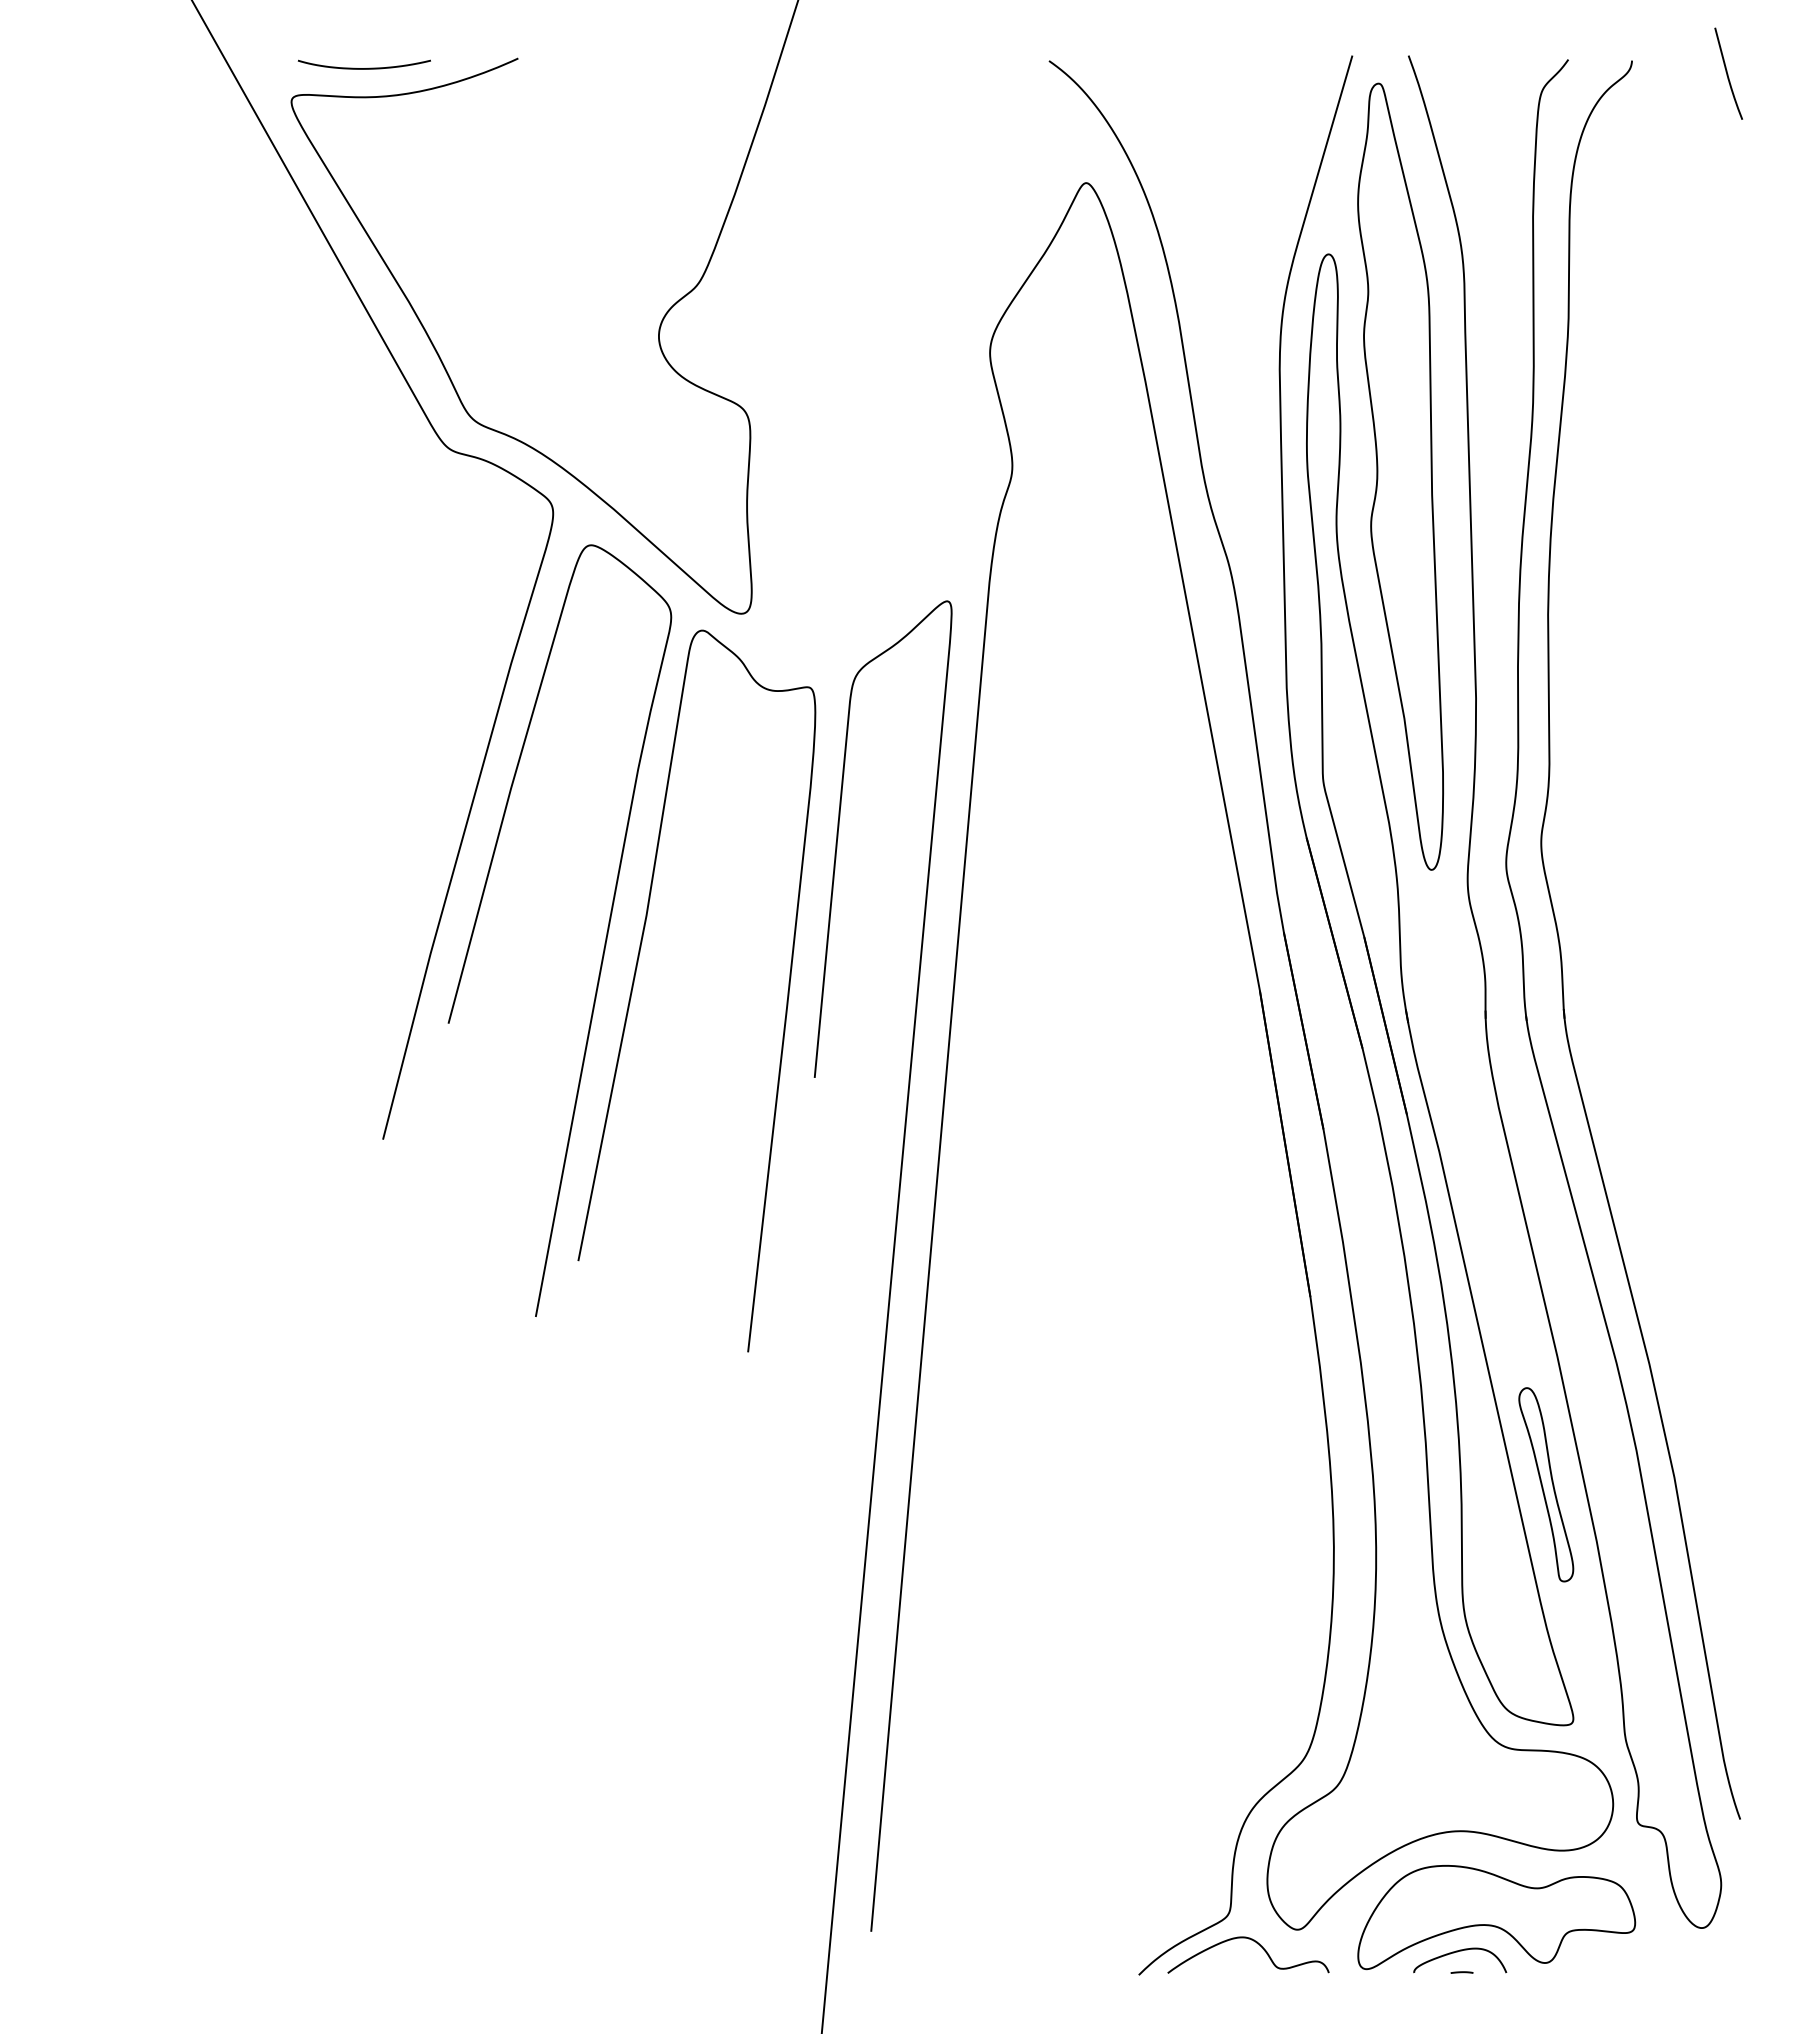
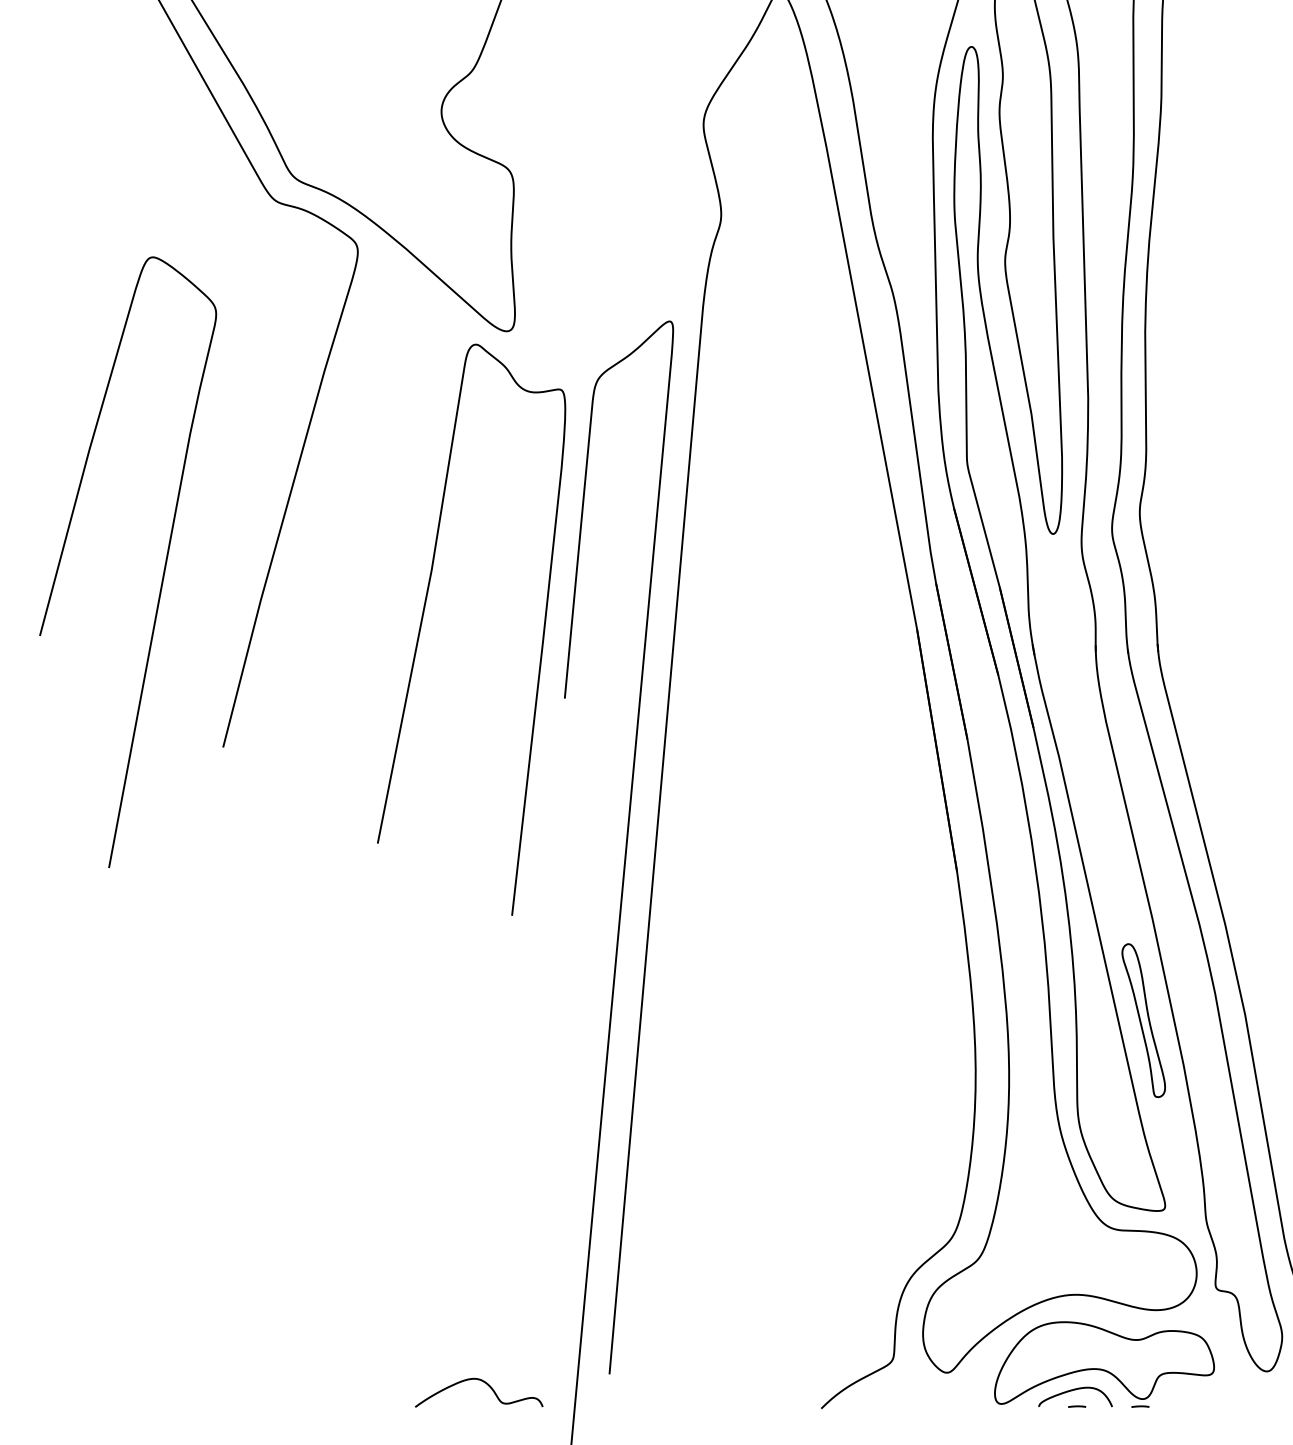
curve: (605, 937) -> (164, 567), moved
curve: (1257, 1944) -> (486, 1384), moved
line: (1541, 1972) -> (1139, 1406), added

